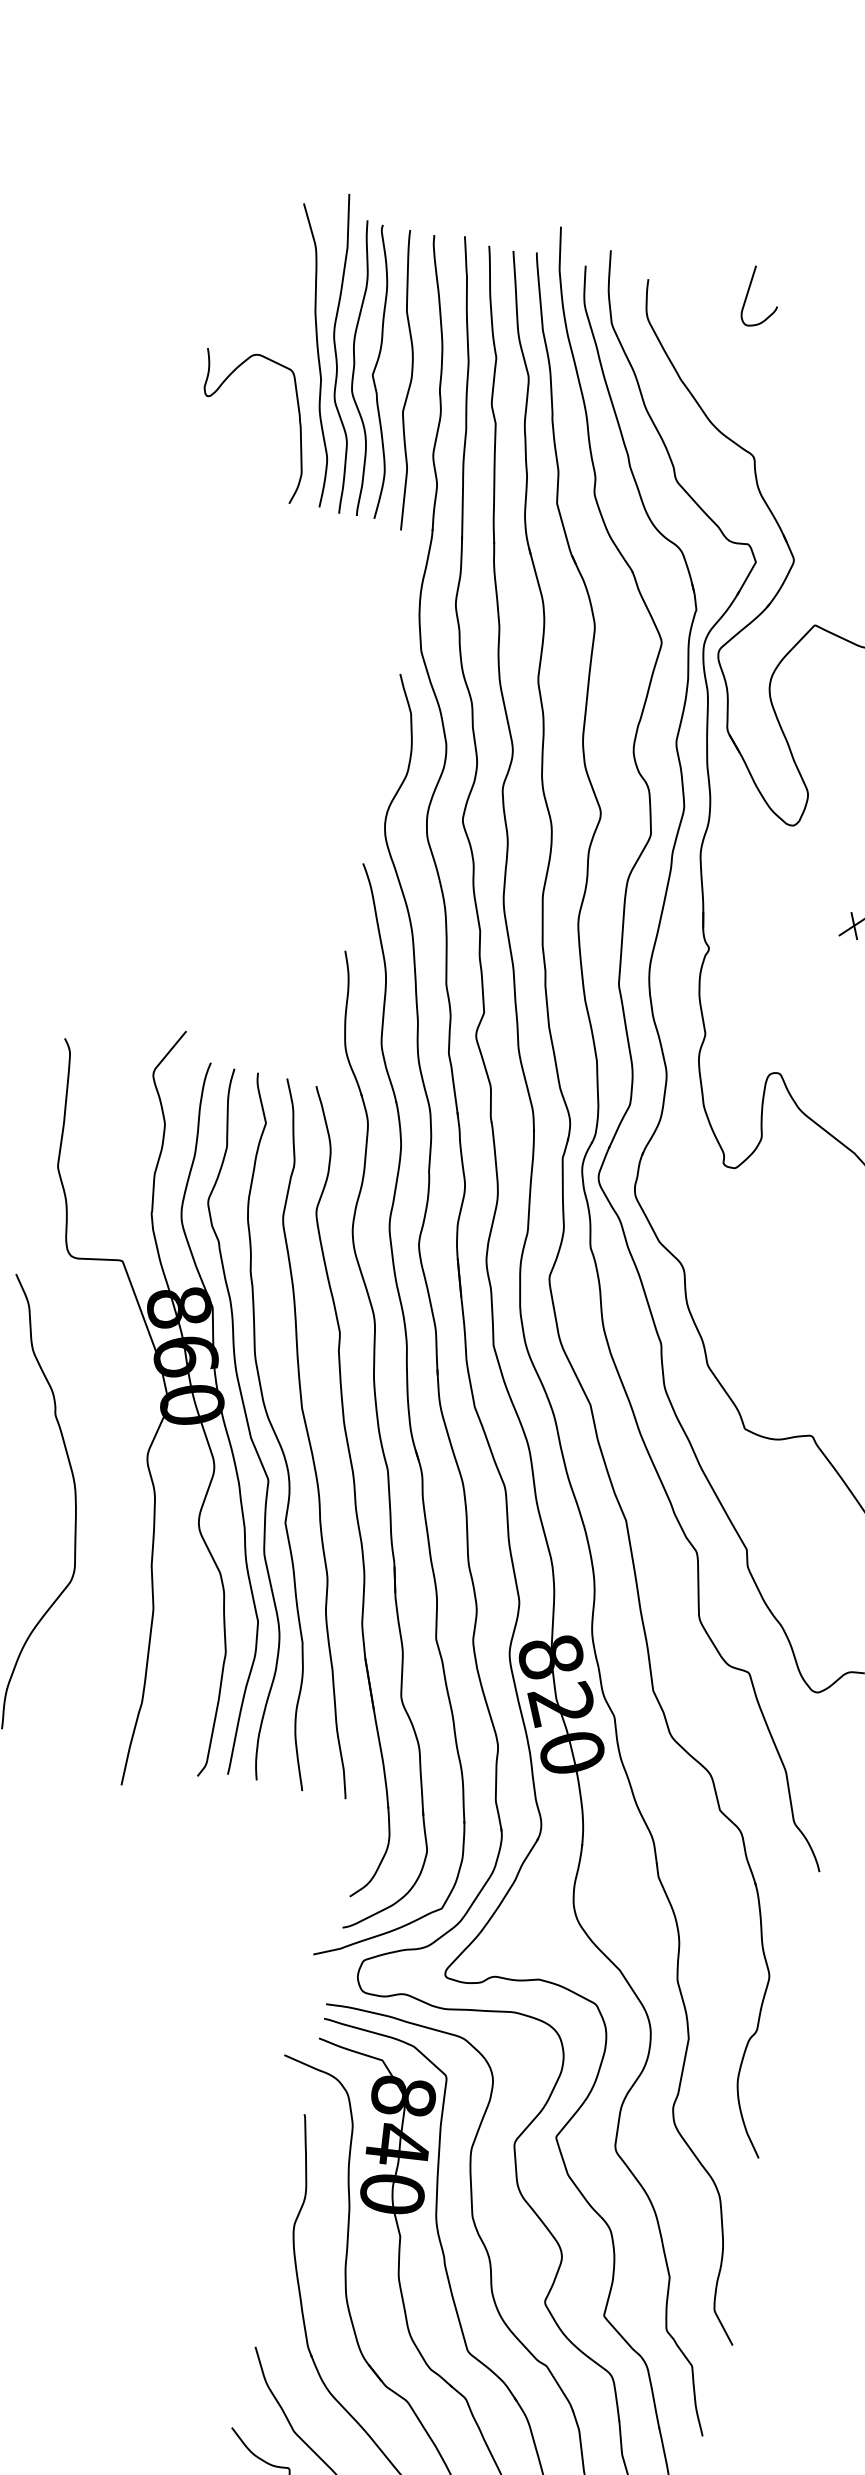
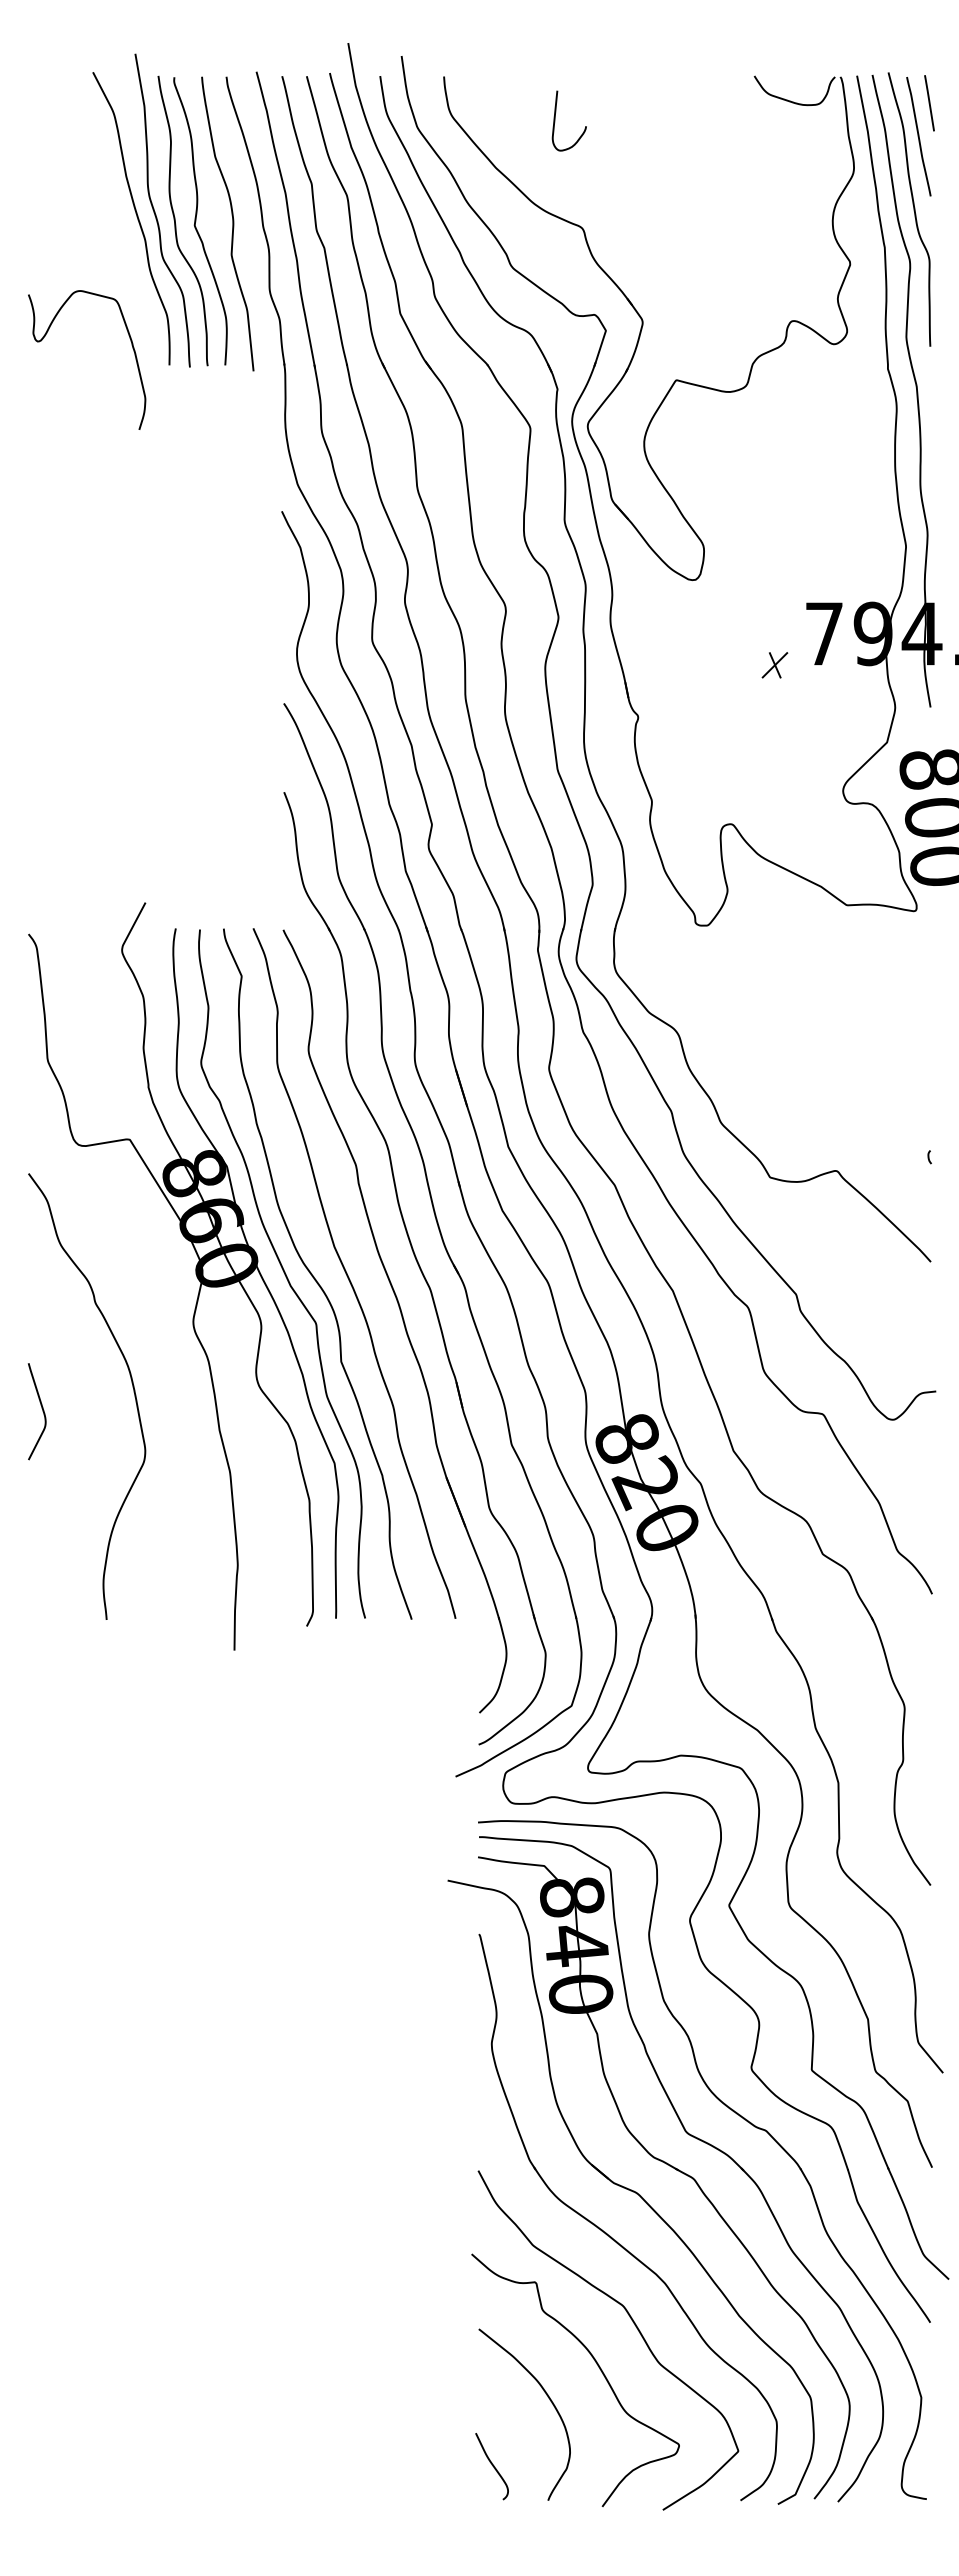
curve: (748, 294) -> (555, 120), moved
curve: (298, 419) -> (131, 345), moved

